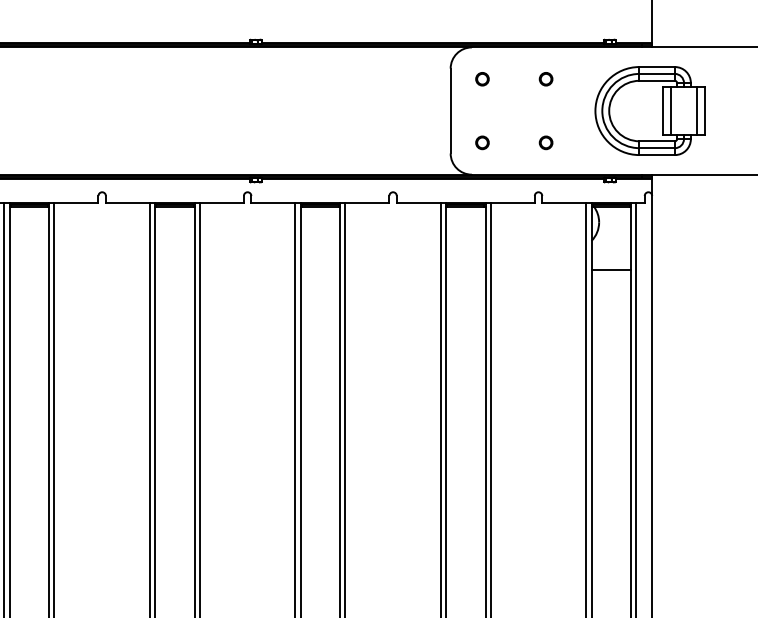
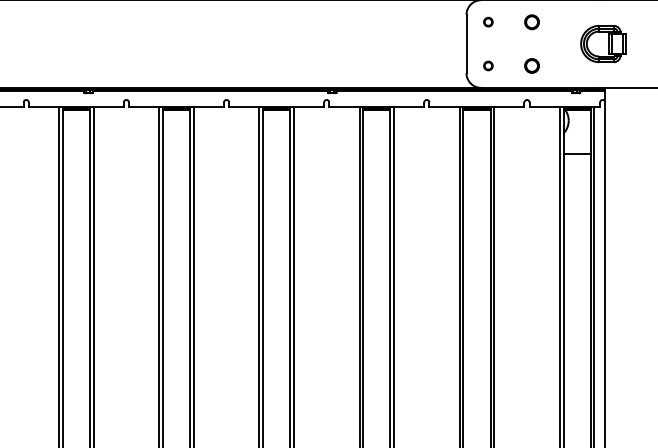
part: (546, 78) -> (532, 21), size x1.6
part: (649, 110) -> (603, 43), size x0.6
part: (546, 142) -> (532, 65), size x1.6

